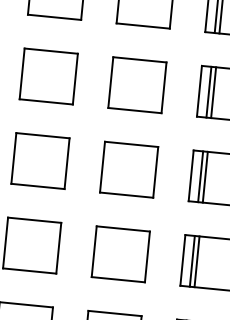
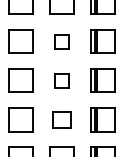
part: (136, 84) -> (61, 41), size x0.6
part: (128, 169) -> (61, 80), size x0.6
part: (119, 253) -> (61, 119), size x0.7

